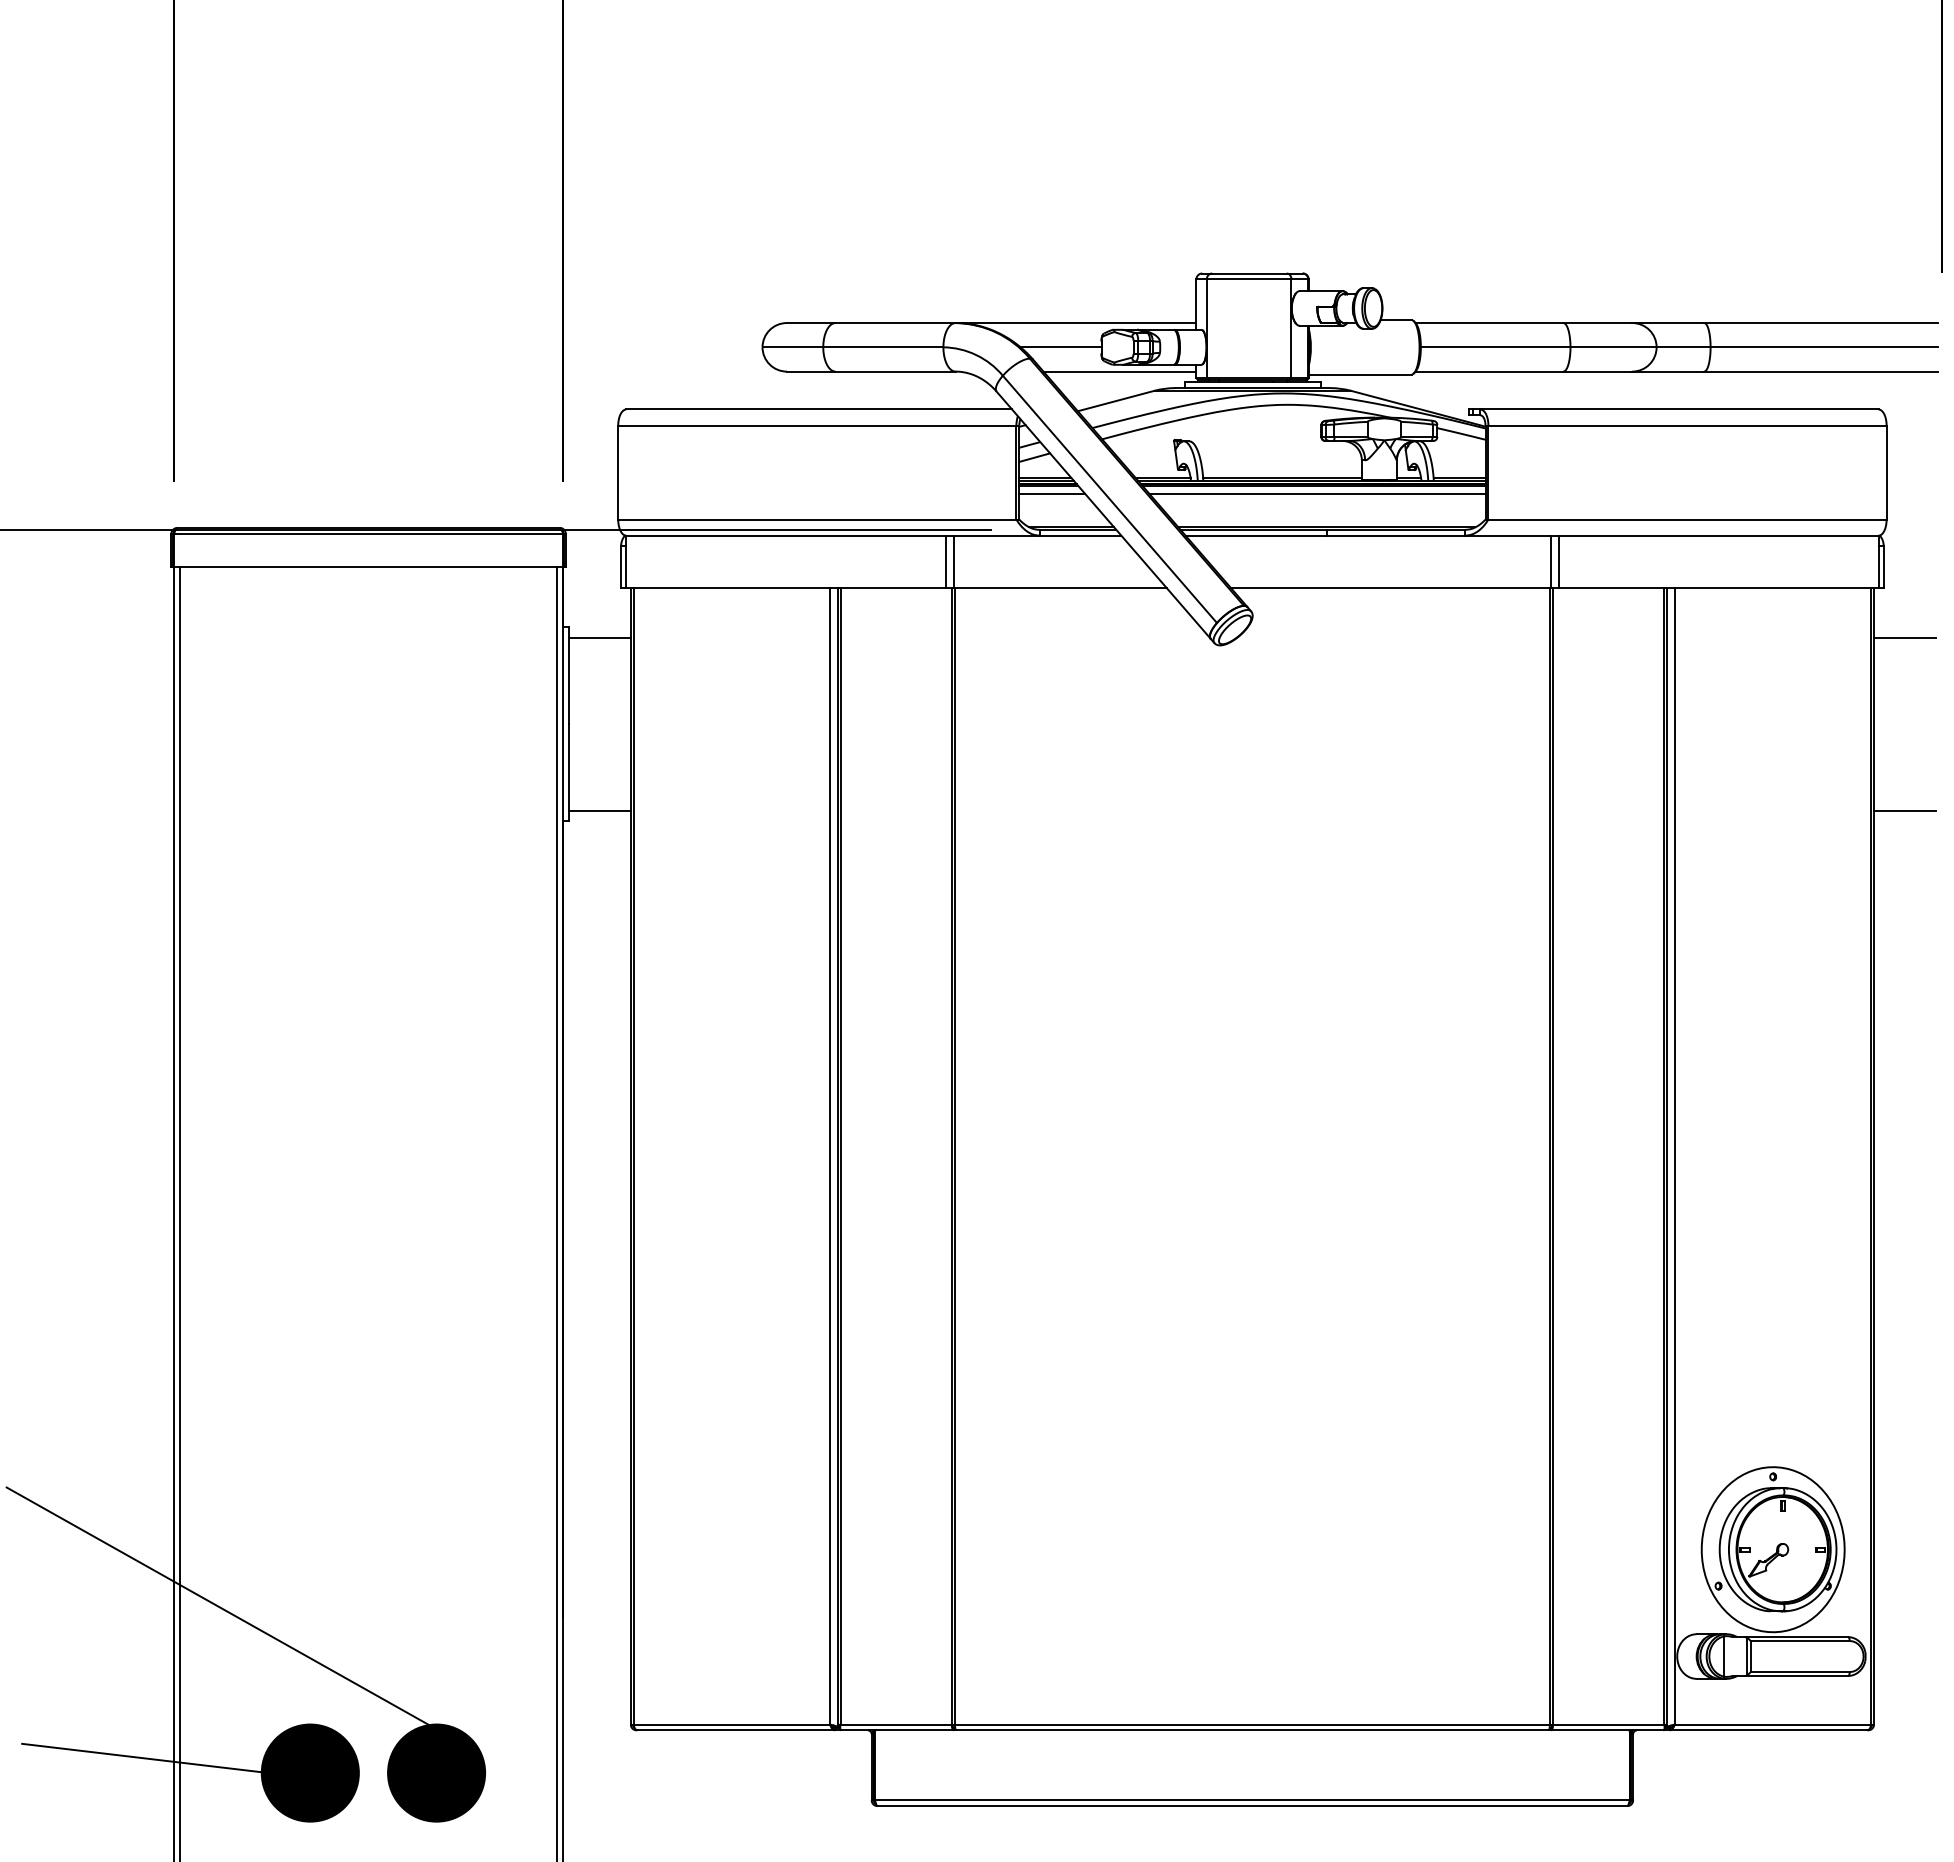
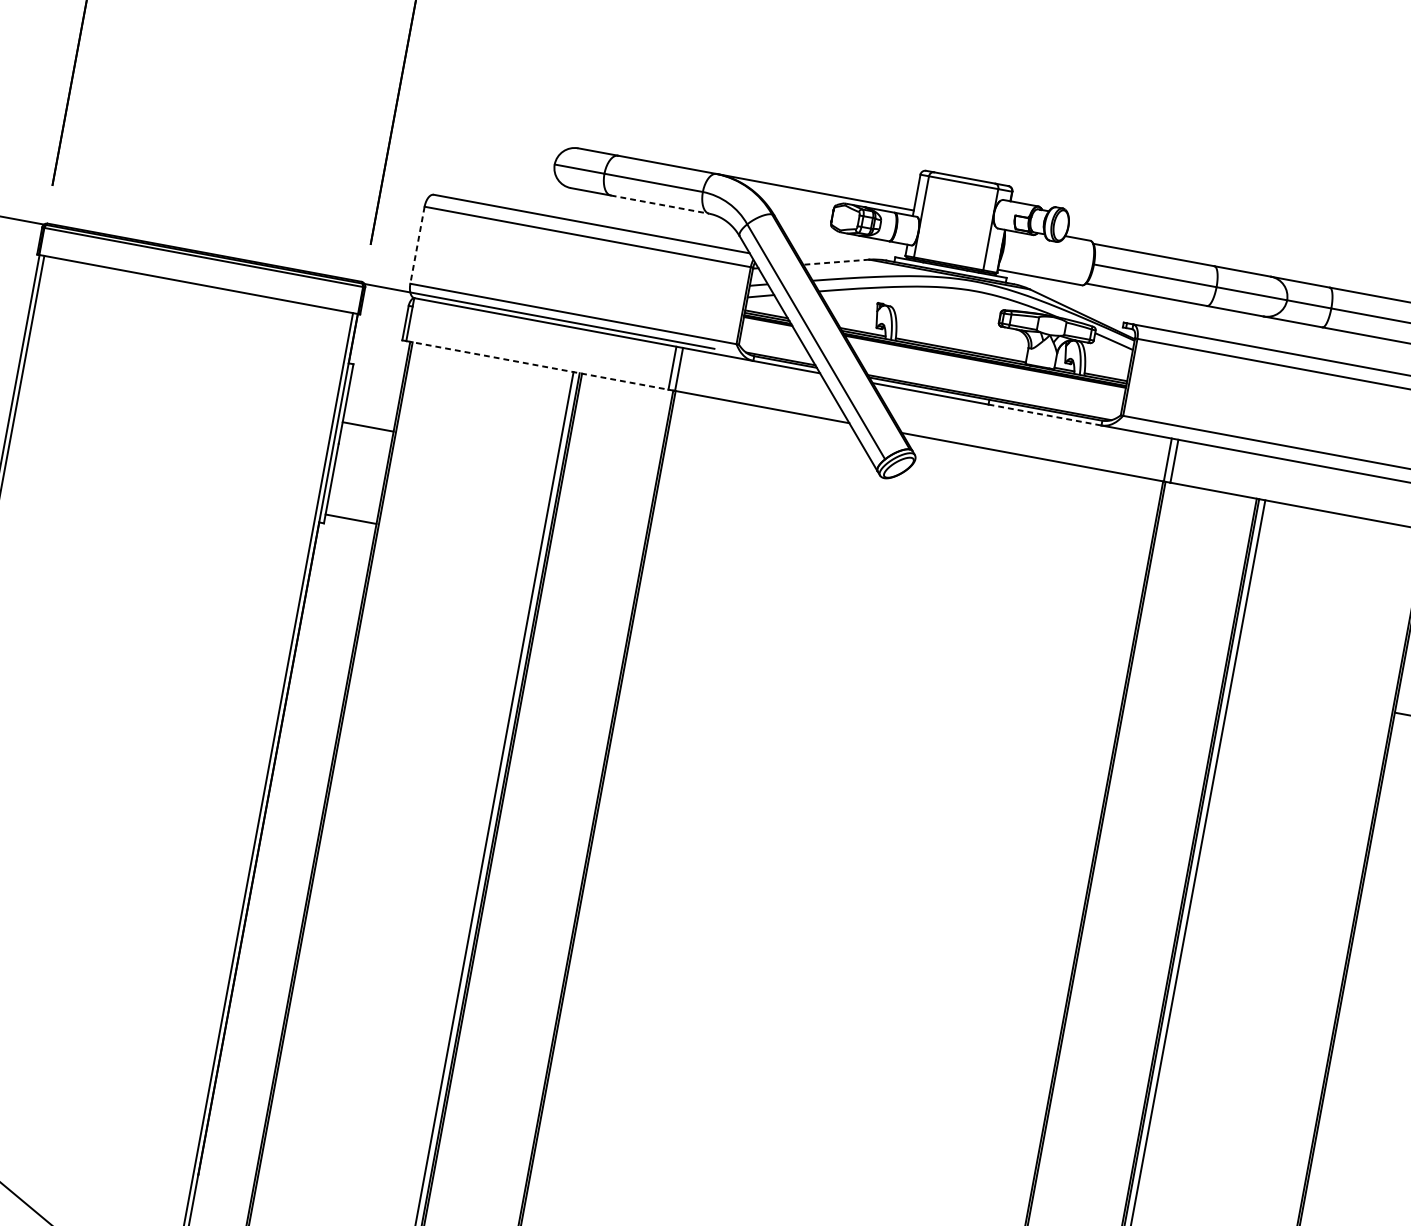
line: (1060, 347) -> (798, 209), removed
line: (895, 371) -> (659, 204), solid -> dashed
line: (1119, 371) -> (843, 238), removed
line: (1116, 401) -> (836, 262), solid -> dashed
line: (618, 473) -> (417, 246), solid -> dashed
line: (1052, 494) -> (769, 329), removed
line: (1317, 494) -> (986, 369), removed
line: (1395, 535) -> (1044, 414), solid -> dashed
line: (786, 588) -> (537, 365), solid -> dashed
line: (599, 637) -> (368, 426), moved

